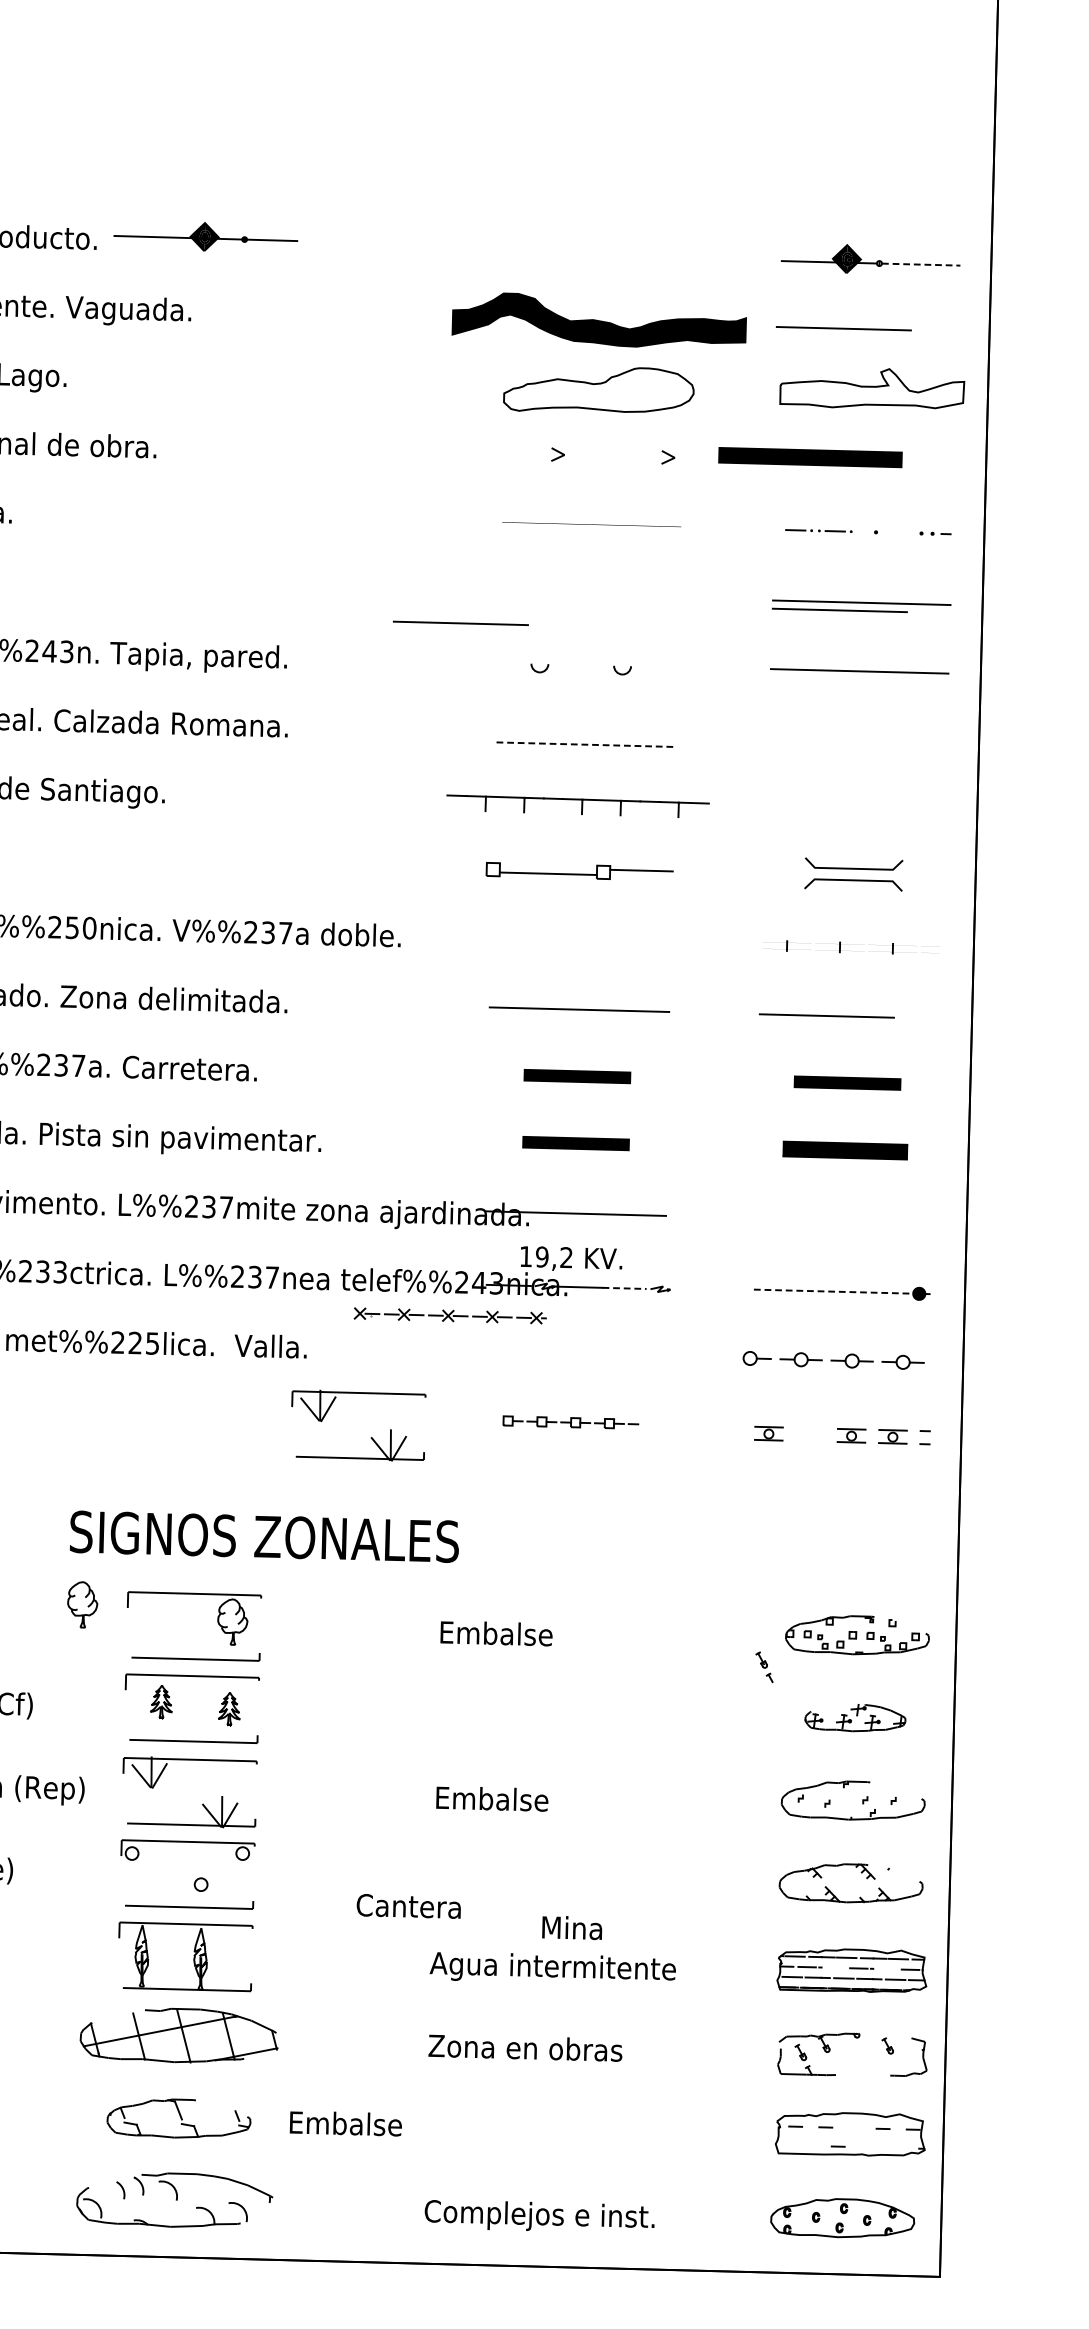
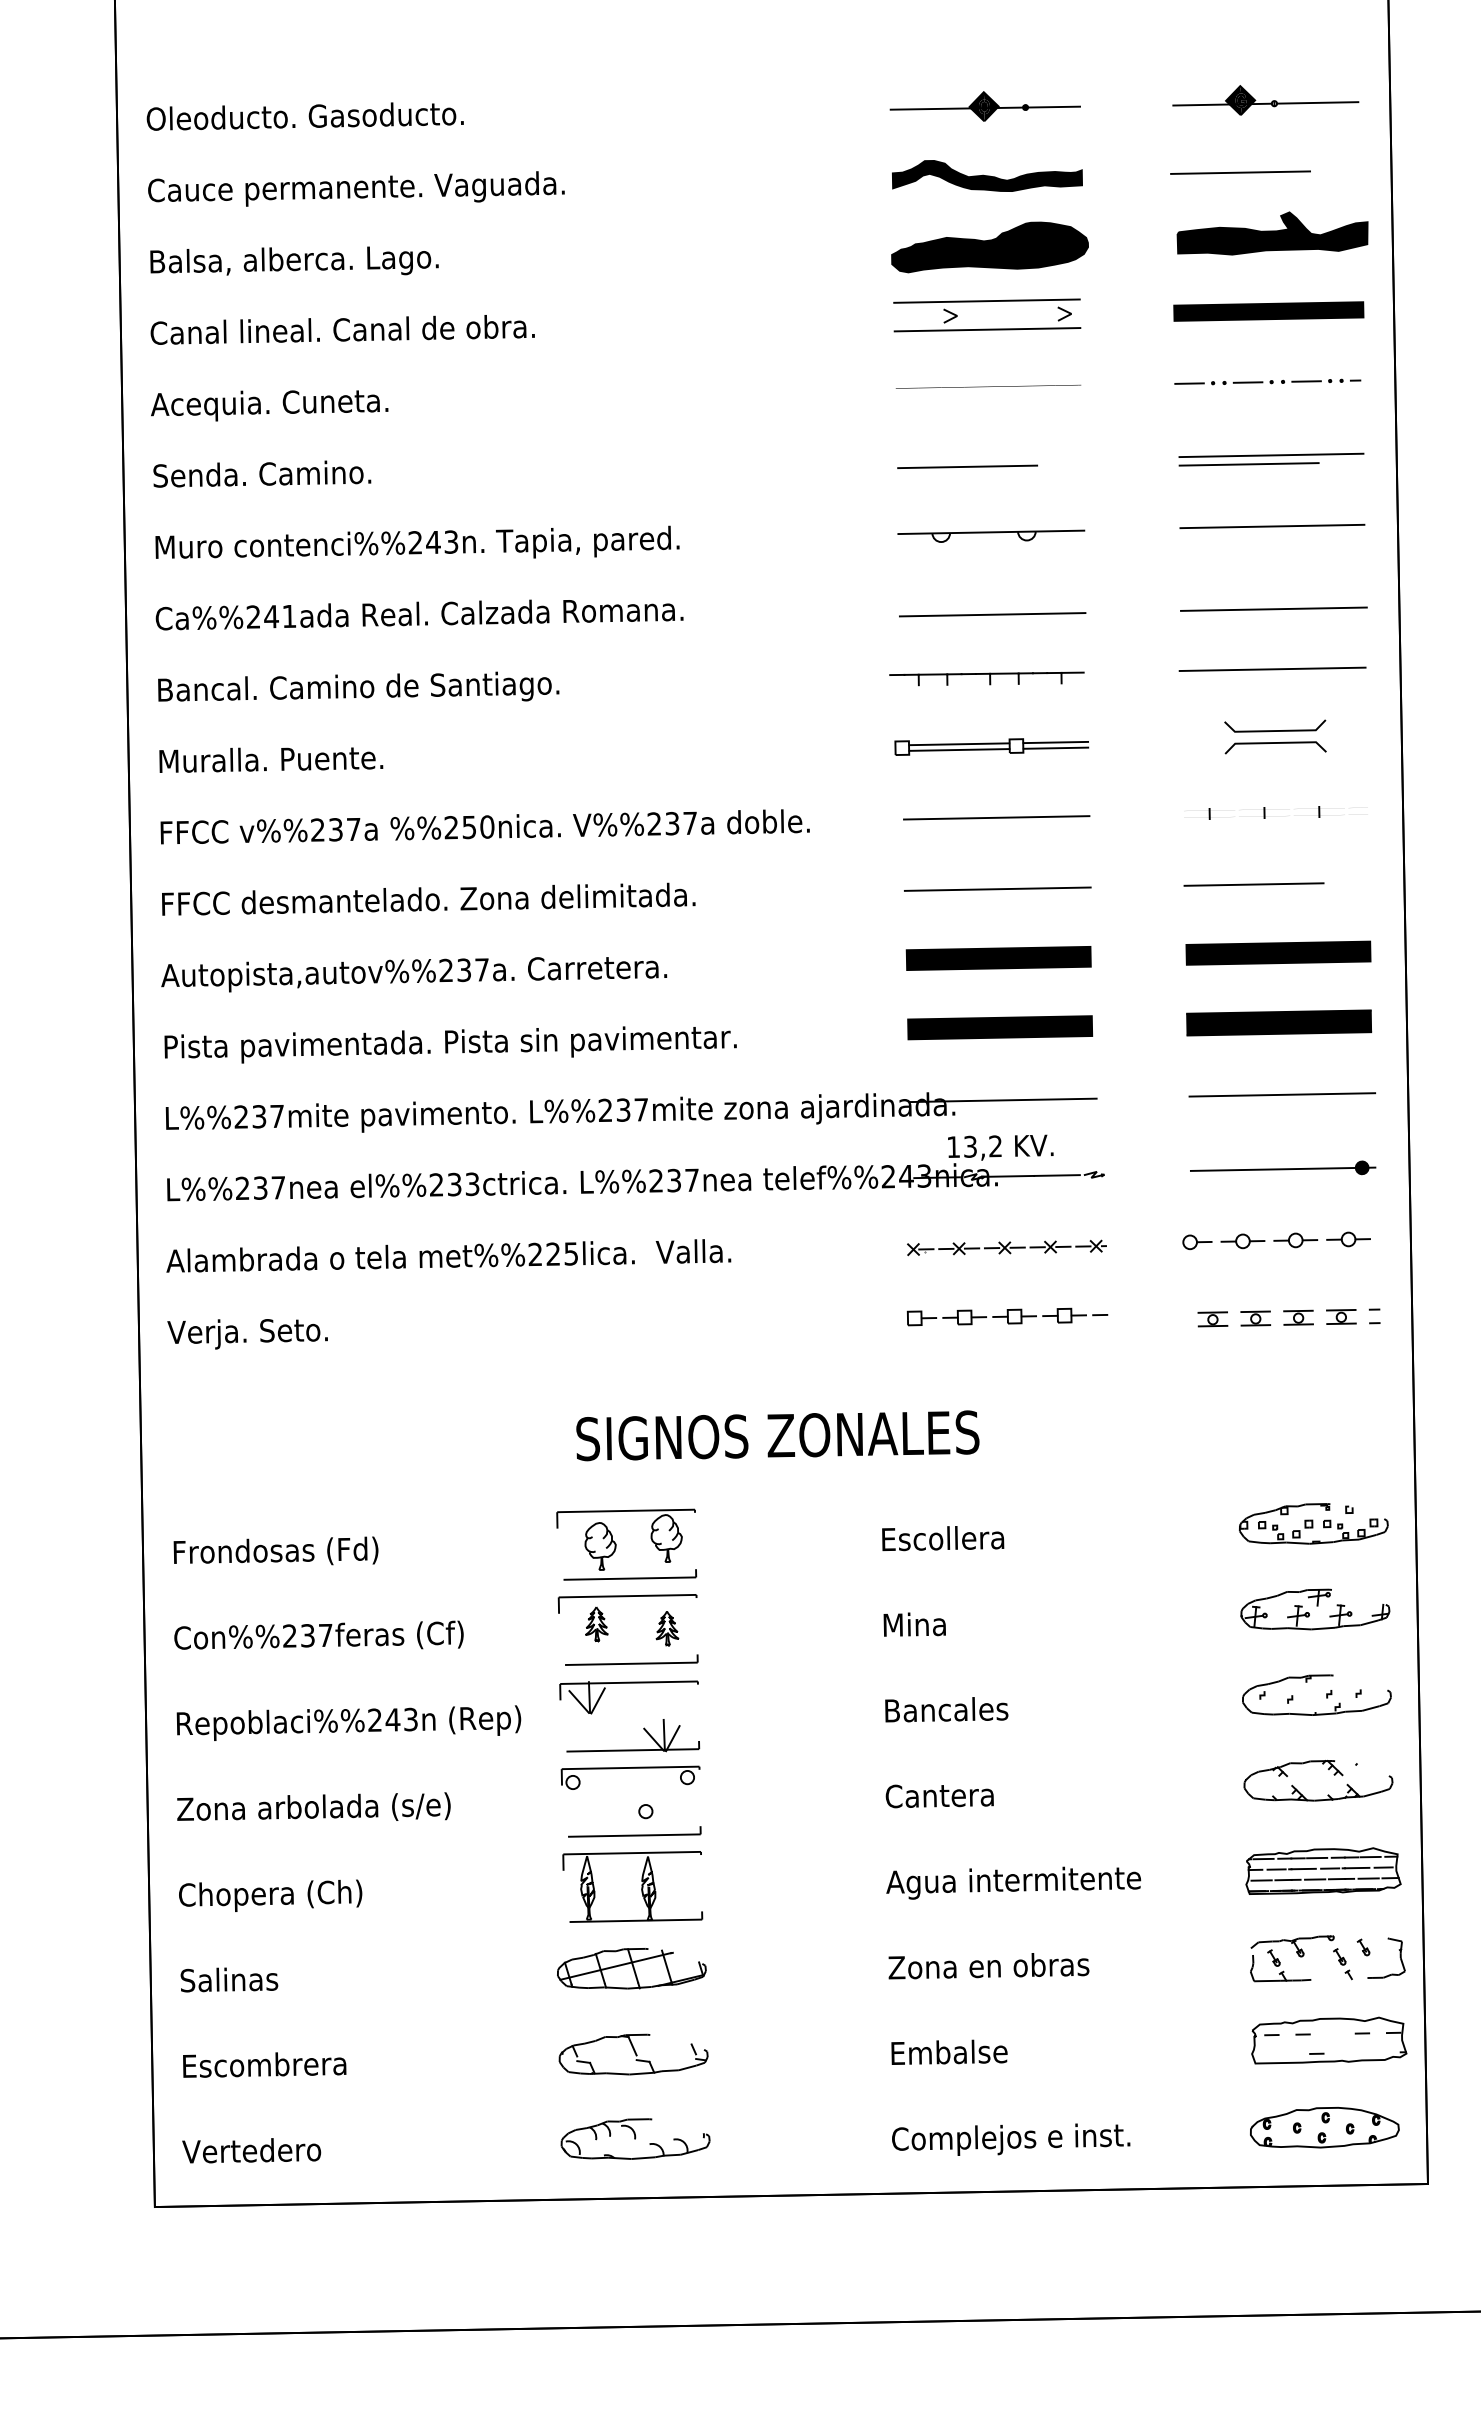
part: (205, 236) -> (984, 106), moved
line: (921, 264) -> (1317, 102), dashed -> solid
part: (599, 320) -> (987, 175), size x0.62
fill: (872, 388) -> (1272, 233), added
fill: (599, 390) -> (990, 247), added
line: (593, 441) -> (986, 300), added
part: (810, 457) -> (1268, 311), moved
line: (593, 469) -> (987, 329), added
part: (818, 530) -> (1223, 382), size x1.43
line: (898, 532) -> (1306, 381), added
line: (460, 623) -> (967, 466), moved
line: (588, 665) -> (991, 532), added
line: (585, 744) -> (992, 614), dashed -> solid
line: (857, 750) -> (1273, 608), added
part: (577, 805) -> (986, 678), size x0.71
line: (853, 808) -> (1272, 668), added
line: (548, 868) -> (959, 744), added
line: (641, 875) -> (1055, 747), added
line: (581, 940) -> (996, 817), added
part: (577, 1076) -> (998, 958), size x1.67
part: (847, 1082) -> (1278, 952), size x1.67
part: (576, 1143) -> (1000, 1027), size x1.67
part: (845, 1150) -> (1279, 1022), size x1.43
line: (845, 1219) -> (1282, 1094), added
text: (541, 1256) -> (969, 1146), 19,2 -> 13,2
line: (625, 1288) -> (1057, 1175), dashed -> solid
line: (843, 1292) -> (1283, 1169), dashed -> solid
part: (449, 1315) -> (1006, 1247), moved
part: (570, 1422) -> (1007, 1316), size x1.43
part: (810, 1434) -> (1255, 1318), added
part: (371, 1437) -> (801, 1341), removed
text: (264, 1536) -> (777, 1435), moved
part: (82, 1604) -> (600, 1546), moved
text: (507, 1634) -> (951, 1538), Embalse -> Escollera
part: (764, 1667) -> (1342, 1964), moved
part: (855, 1717) -> (1315, 1609), size x1.43
text: (499, 1799) -> (950, 1709), Embalse -> Bancales
text: (408, 1907) -> (939, 1796), moved
text: (571, 1927) -> (914, 1624), moved
line: (833, 1967) -> (1303, 1868), added
line: (885, 1968) -> (1357, 1867), added
part: (180, 2035) -> (631, 1968), size x0.71
text: (346, 2122) -> (949, 2051), moved
part: (177, 2199) -> (635, 2138), size x0.71

